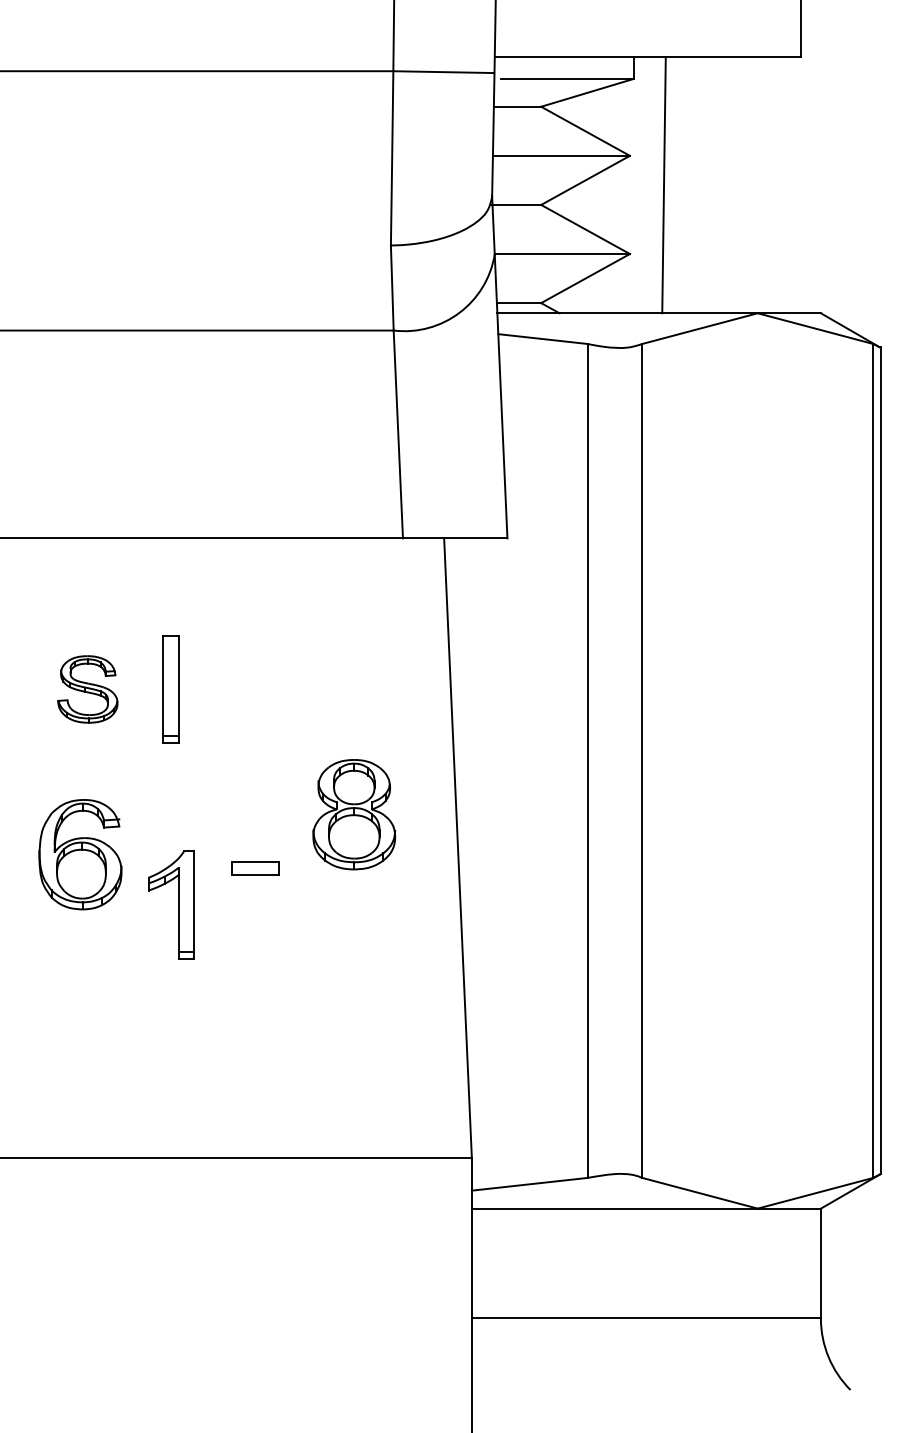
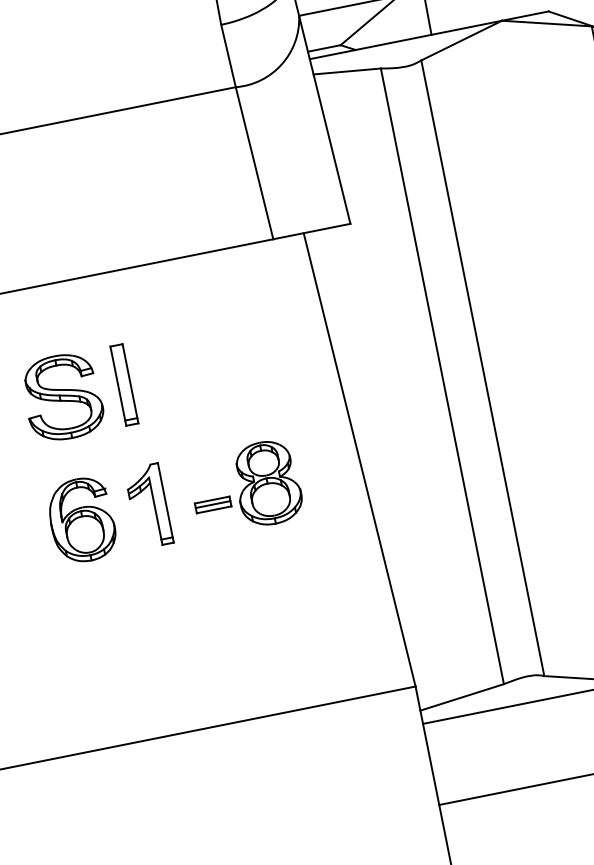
part: (87, 689) -> (62, 397), size x1.67
part: (354, 814) -> (267, 483), moved
line: (255, 868) -> (213, 504), added
part: (178, 904) -> (154, 505), moved

